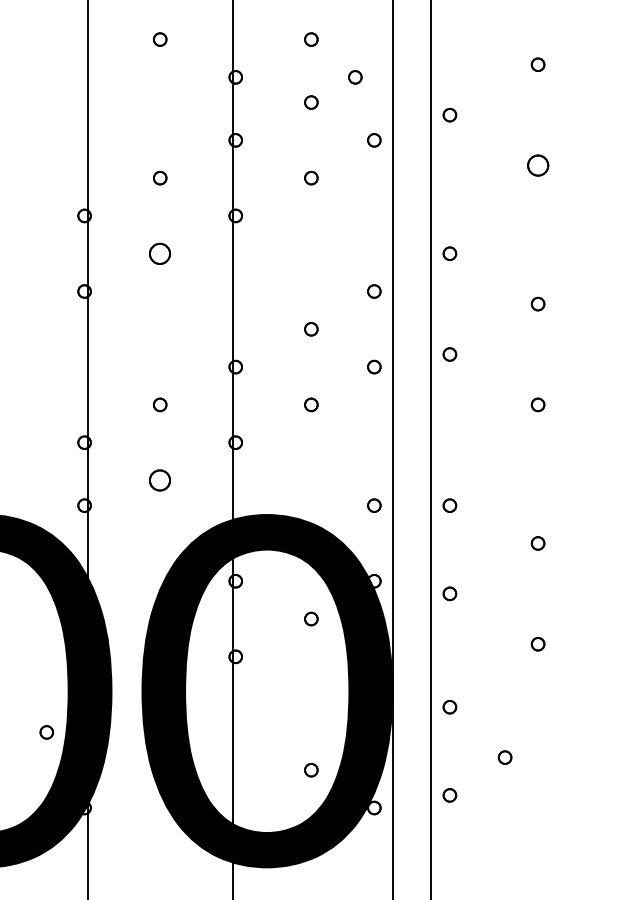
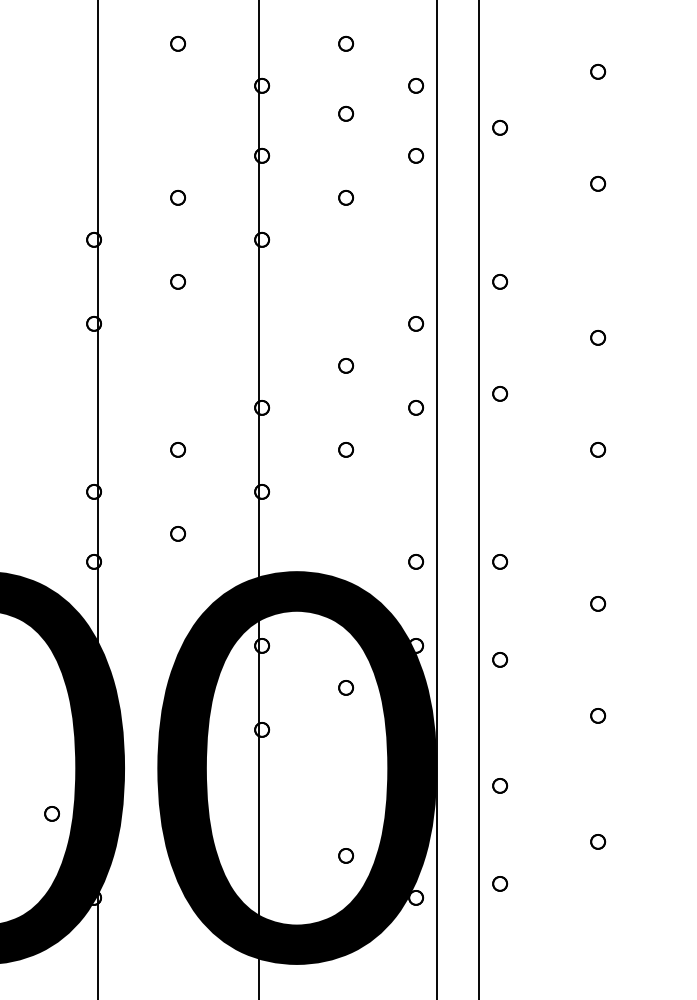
part: (355, 77) -> (416, 86), moved
part: (537, 165) -> (597, 183), size x0.62
part: (160, 253) -> (178, 281), size x0.62
part: (160, 480) -> (178, 533), size x0.62
part: (504, 757) -> (597, 841), moved

